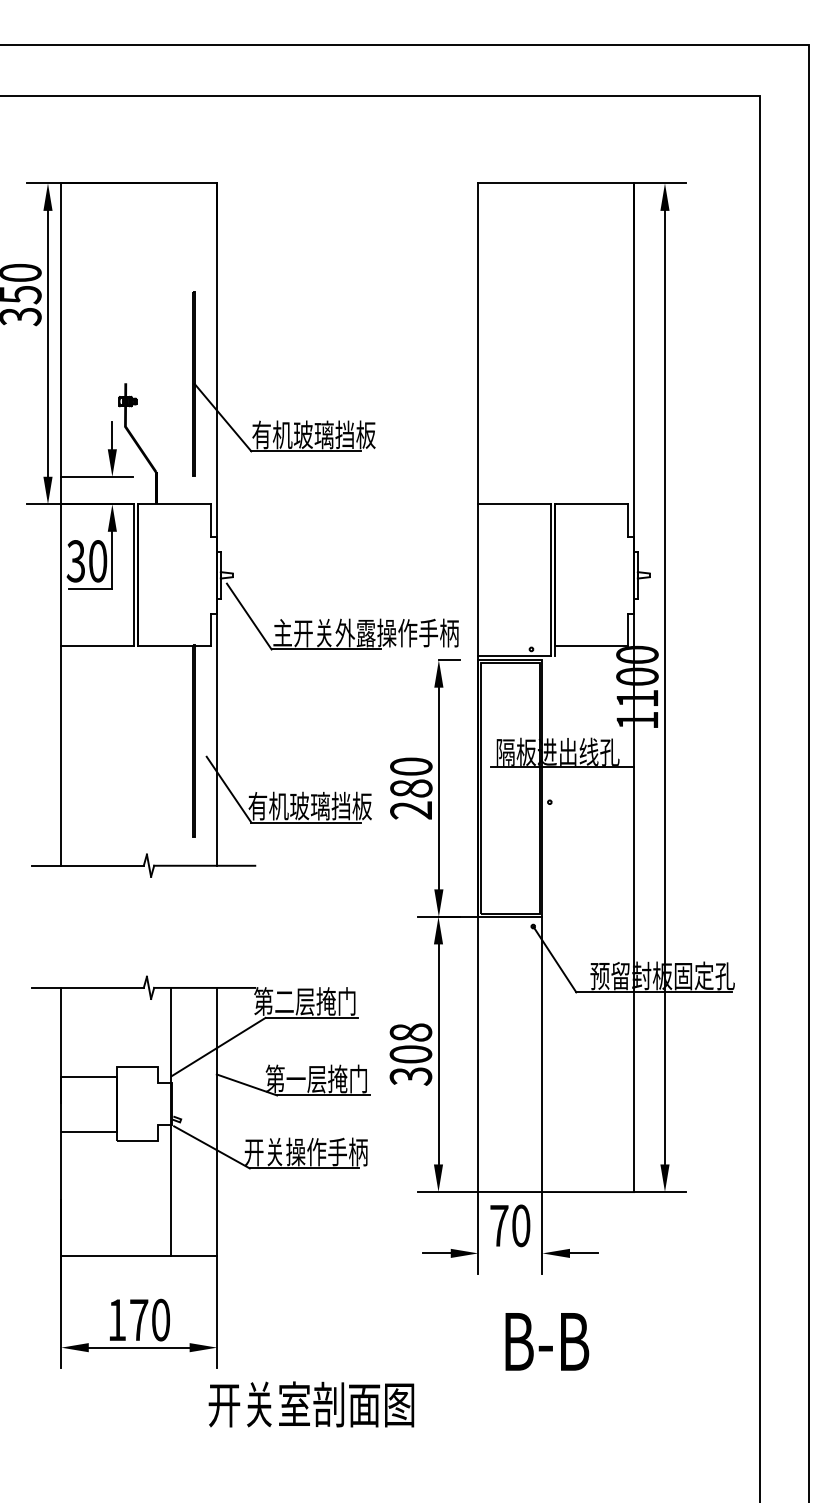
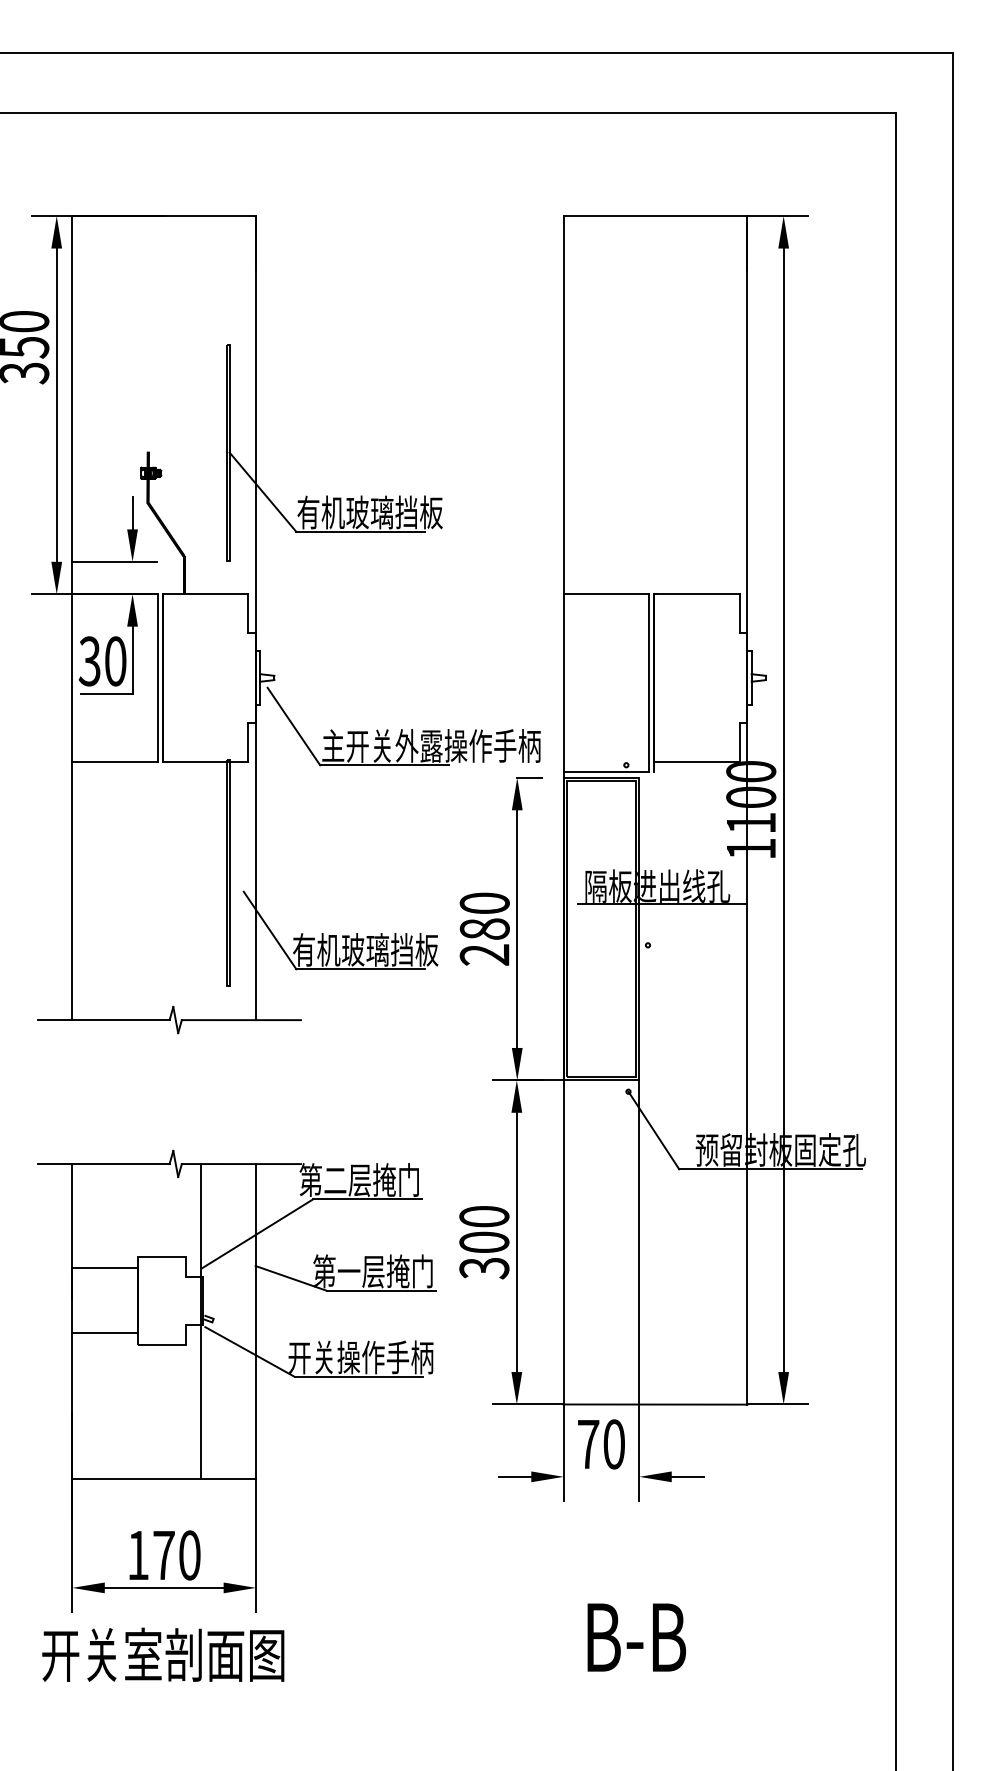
text: (410, 1032) -> (483, 1216), 308 -> 300
text: (547, 1341) -> (637, 1637), moved
text: (311, 1404) -> (163, 1654), moved

